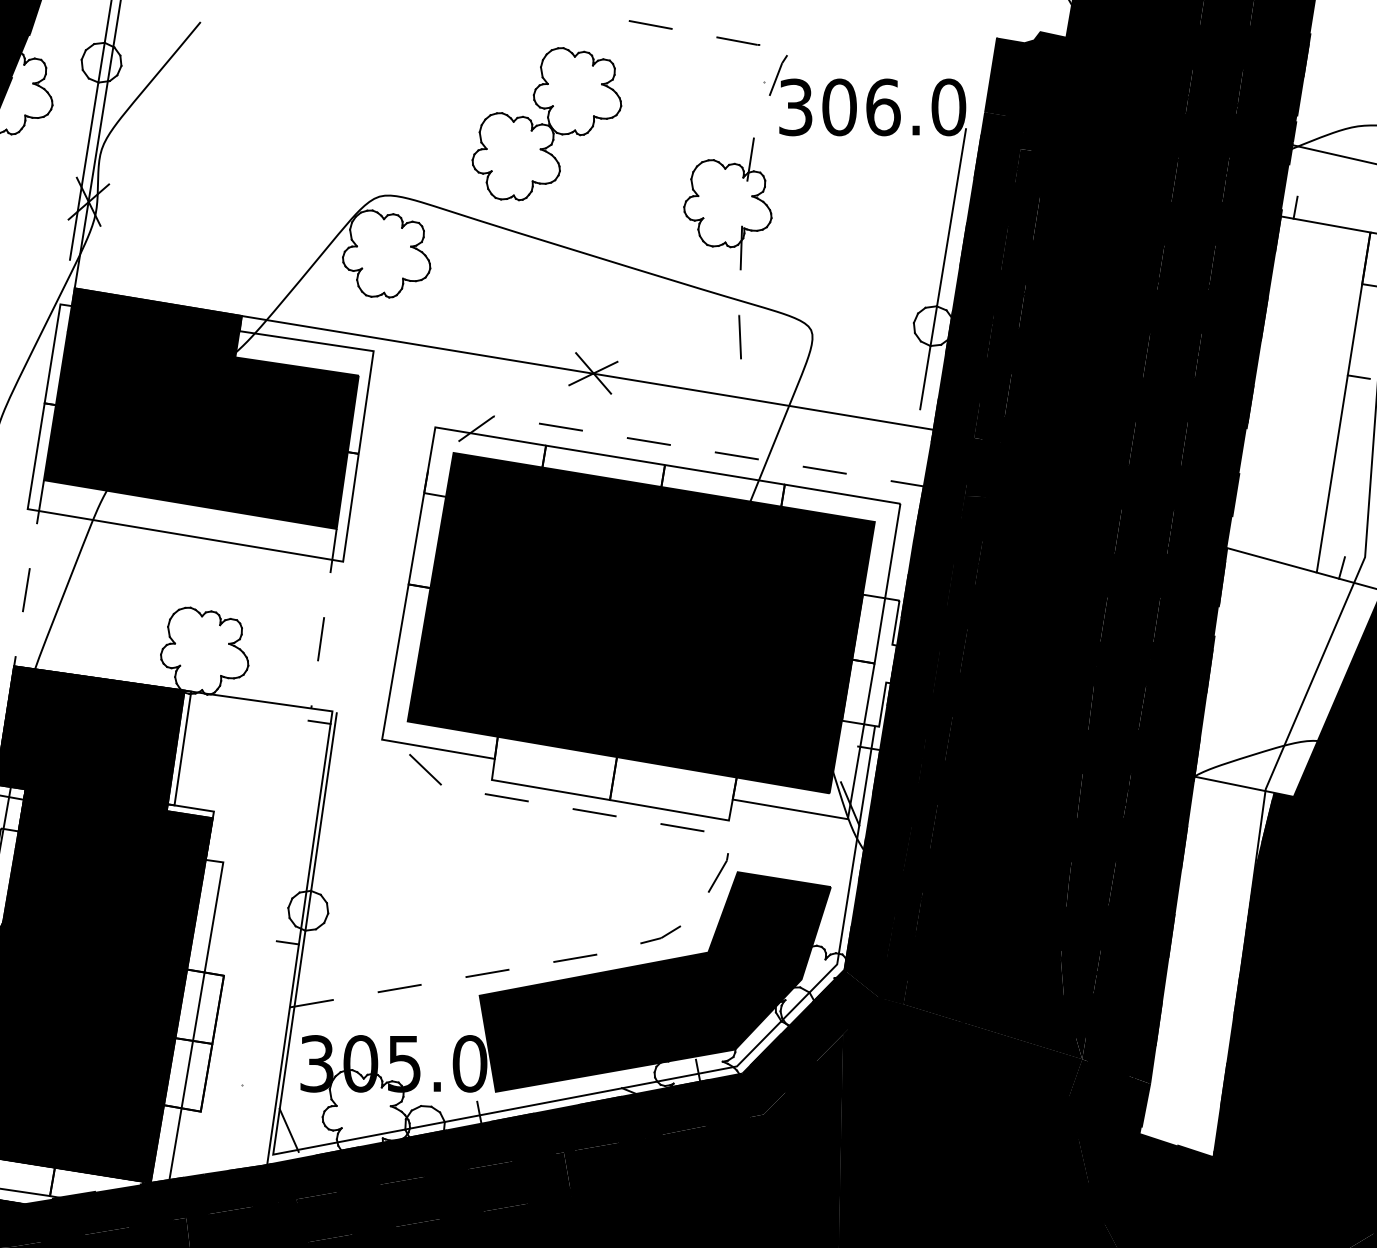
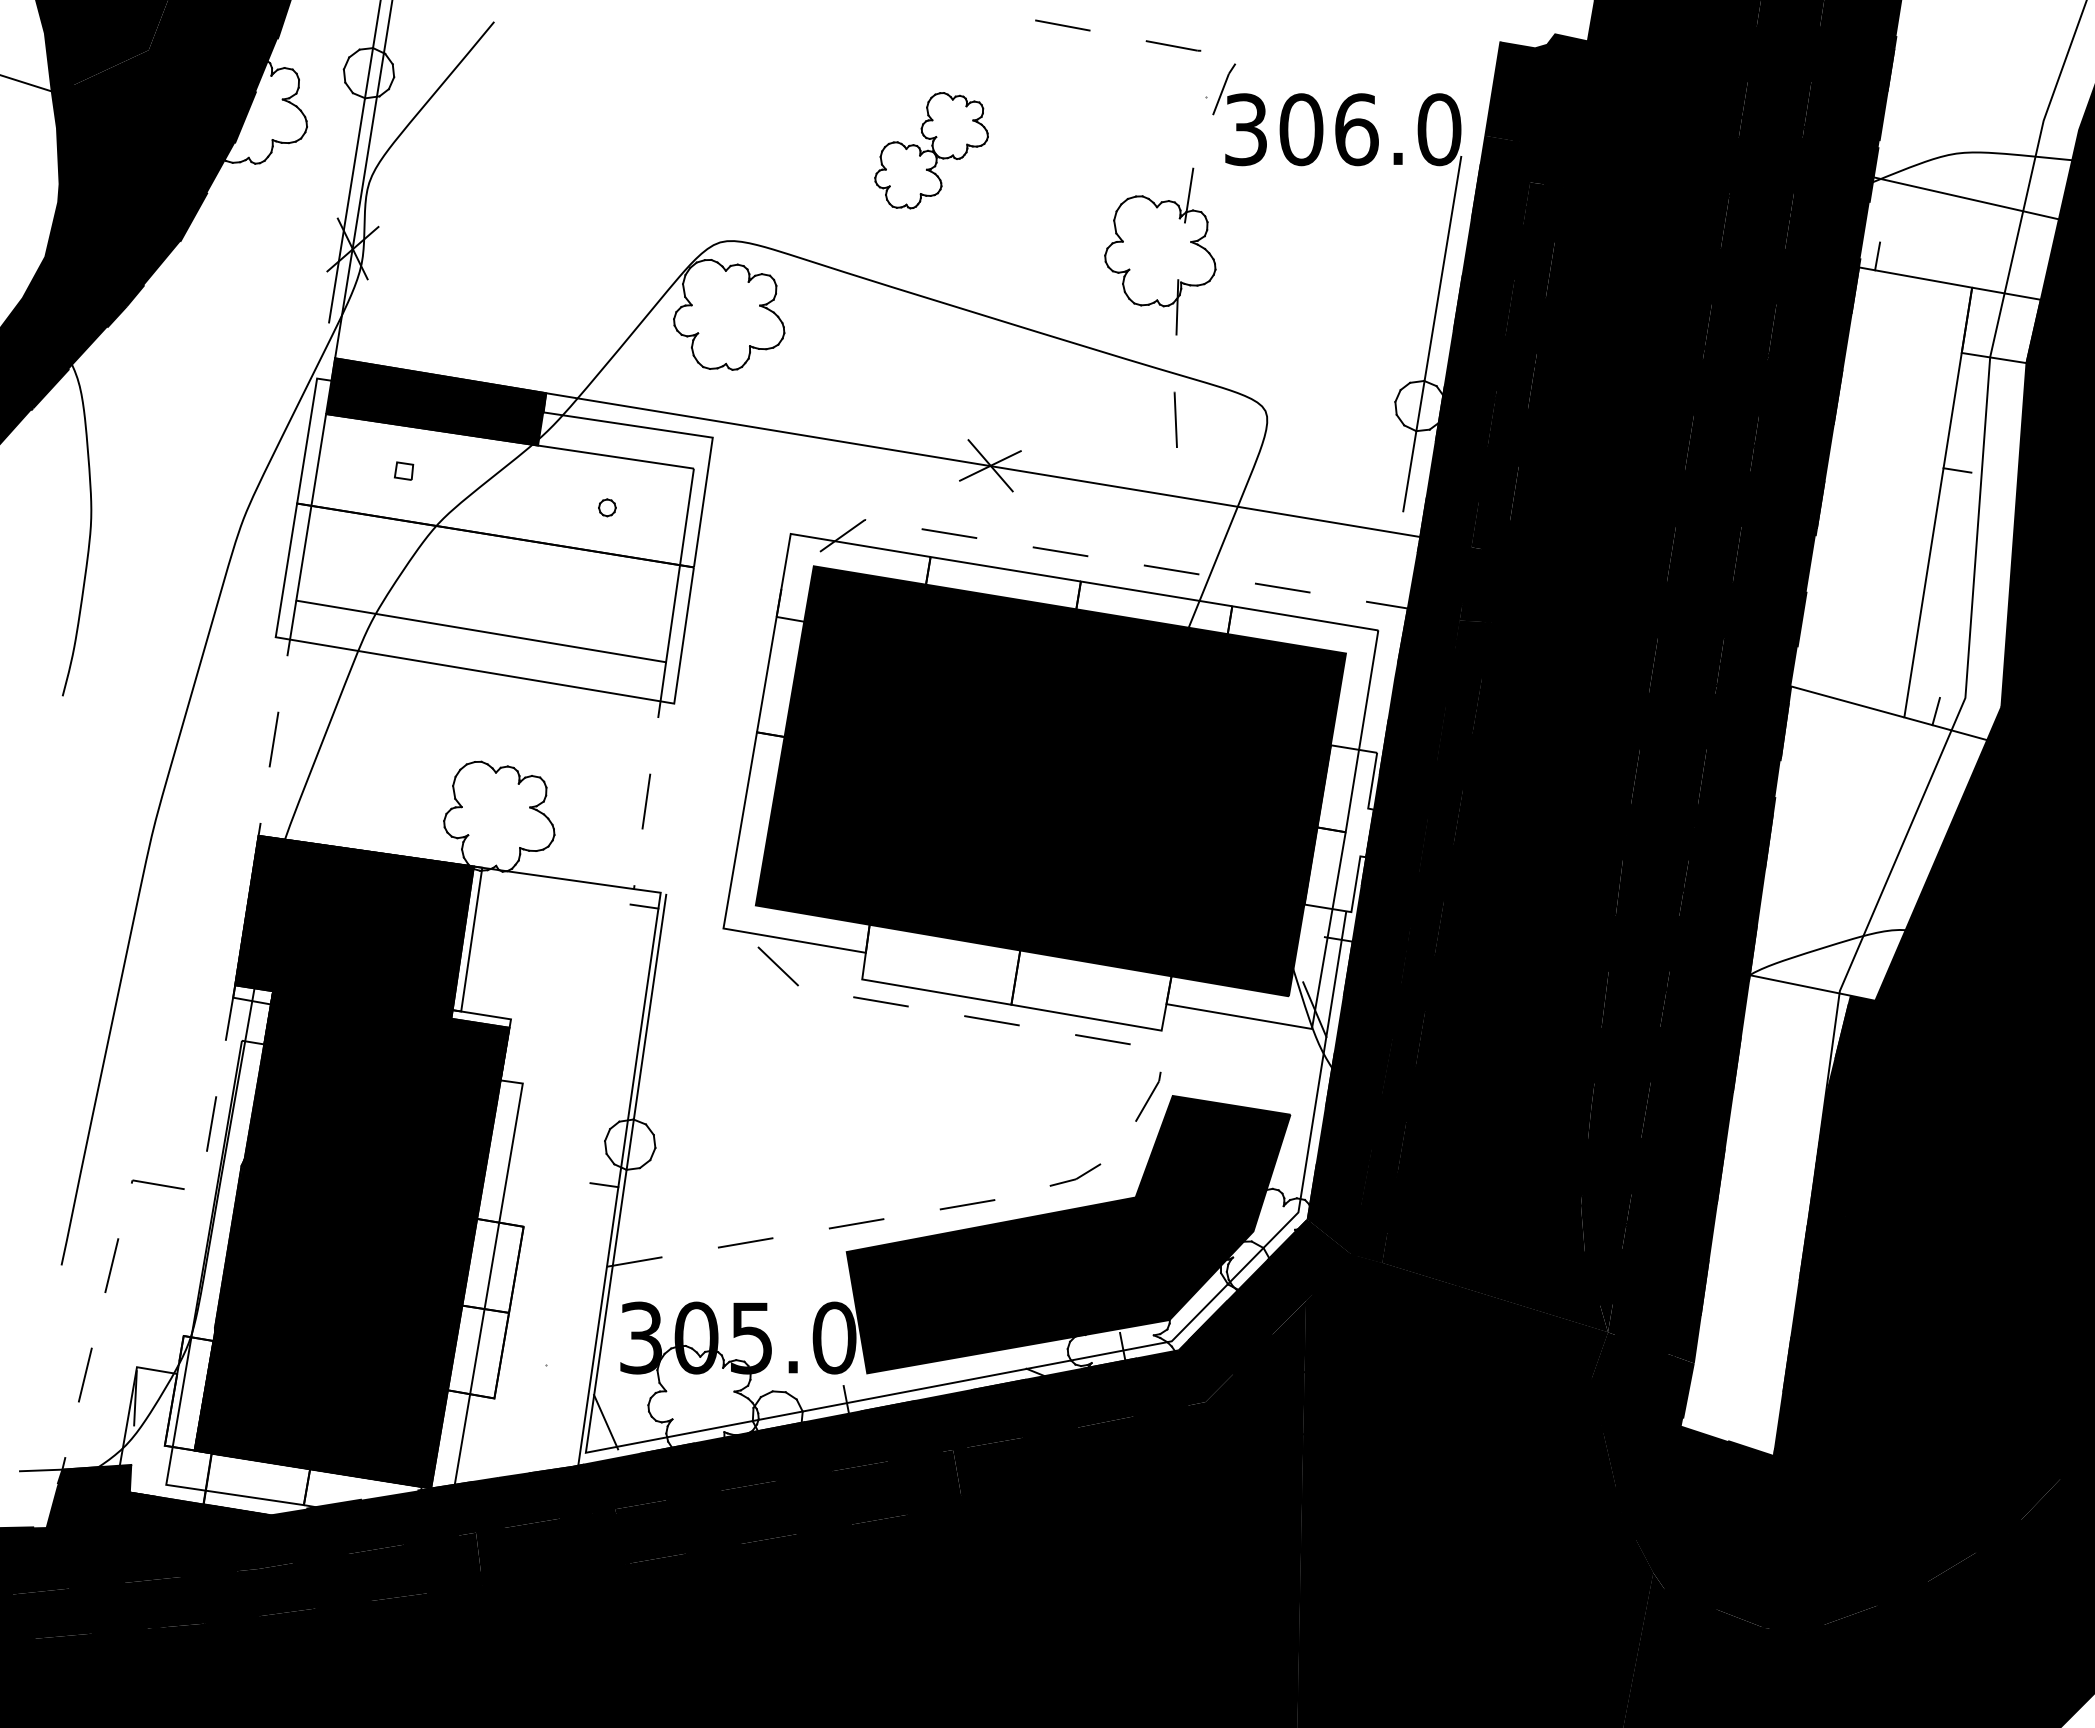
part: (546, 123) -> (931, 150), size x0.6
fill: (200, 430) -> (494, 538), removed

